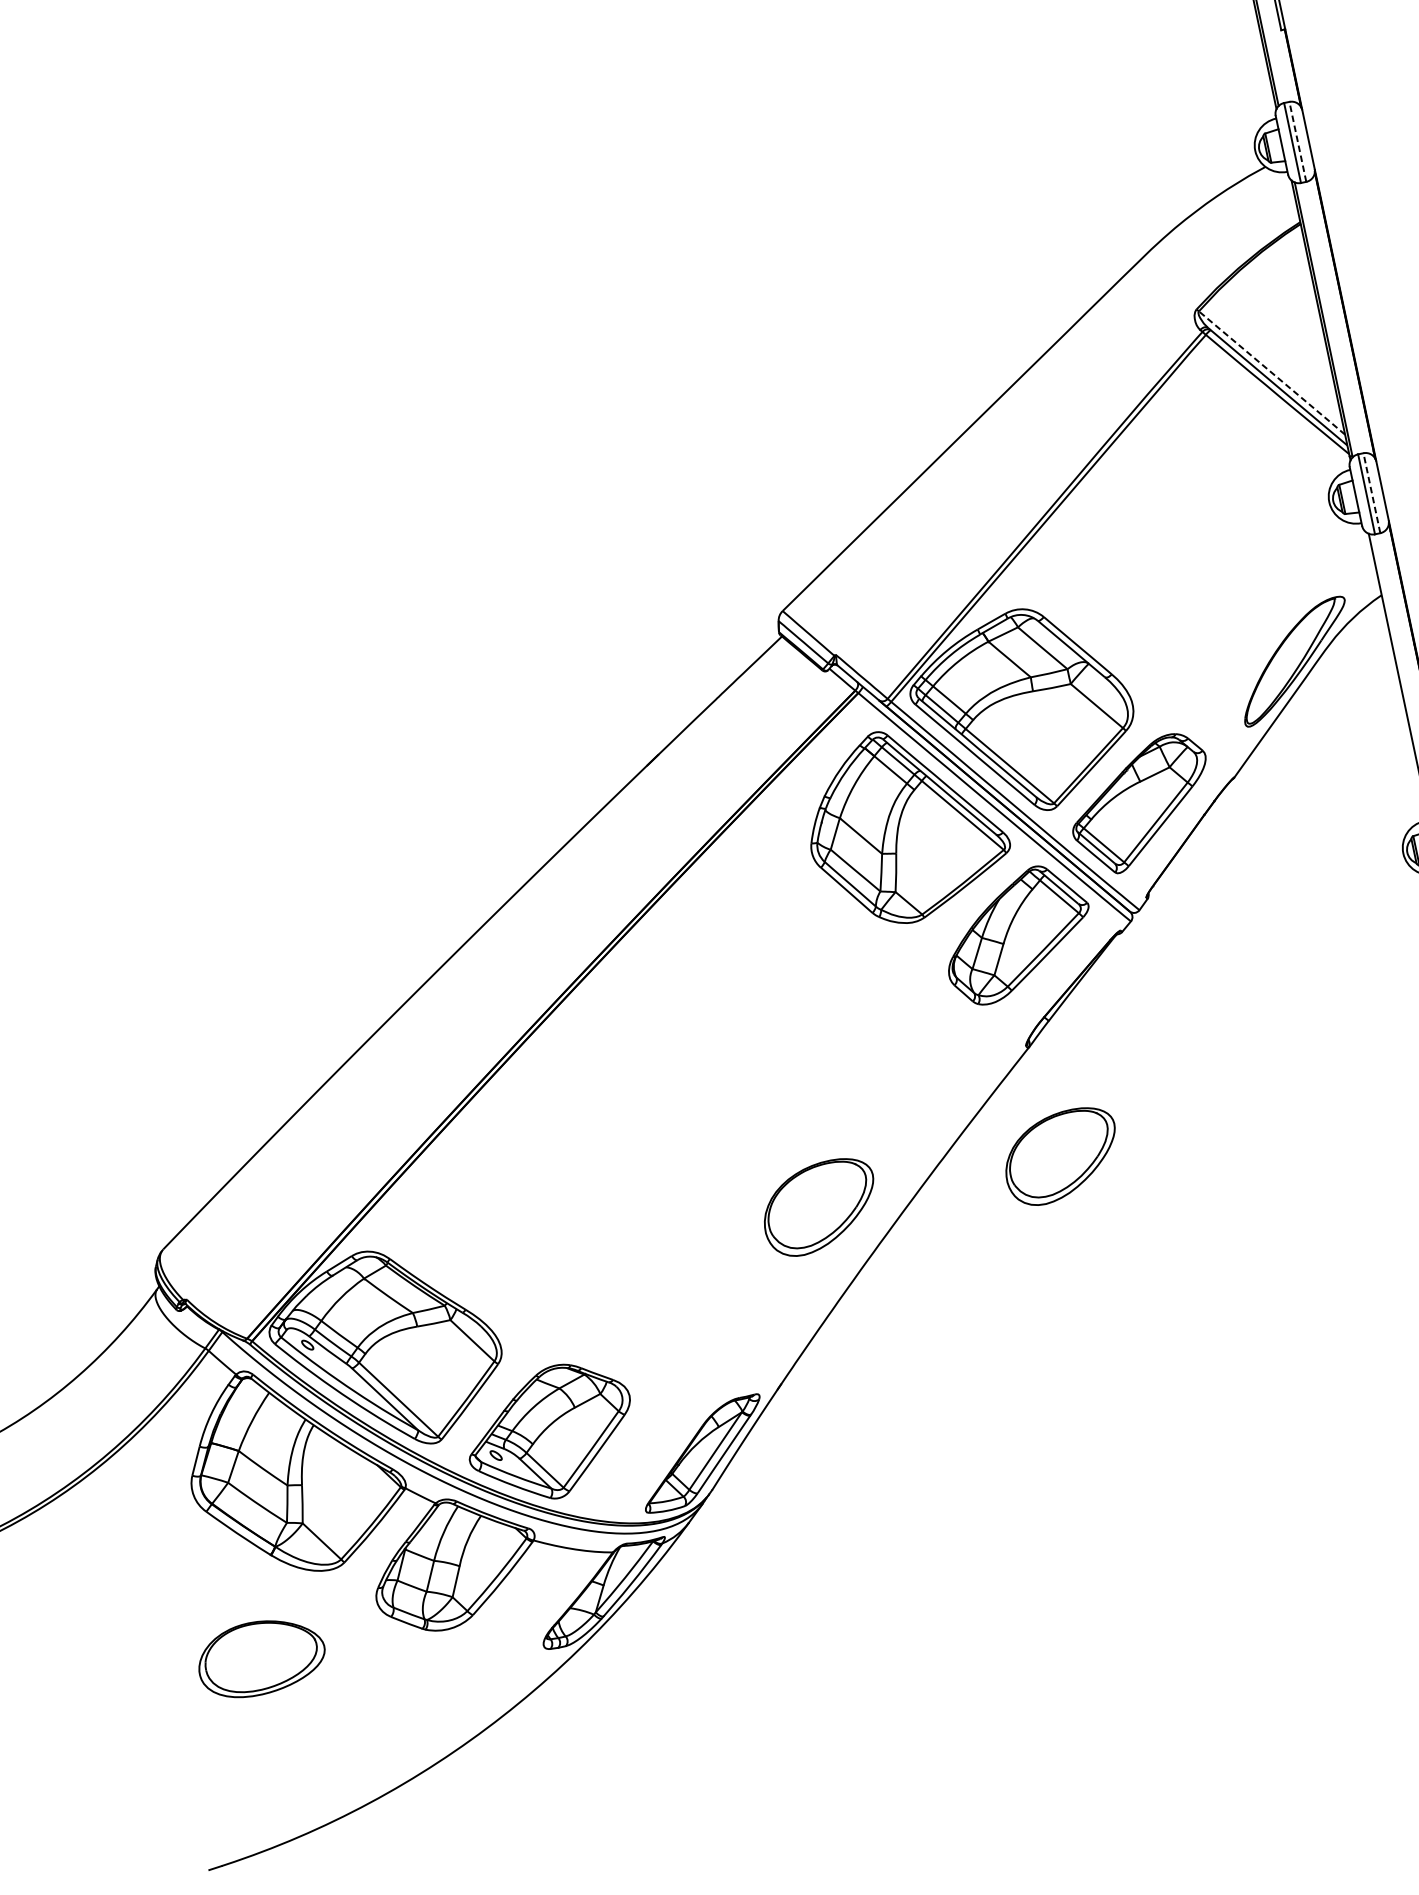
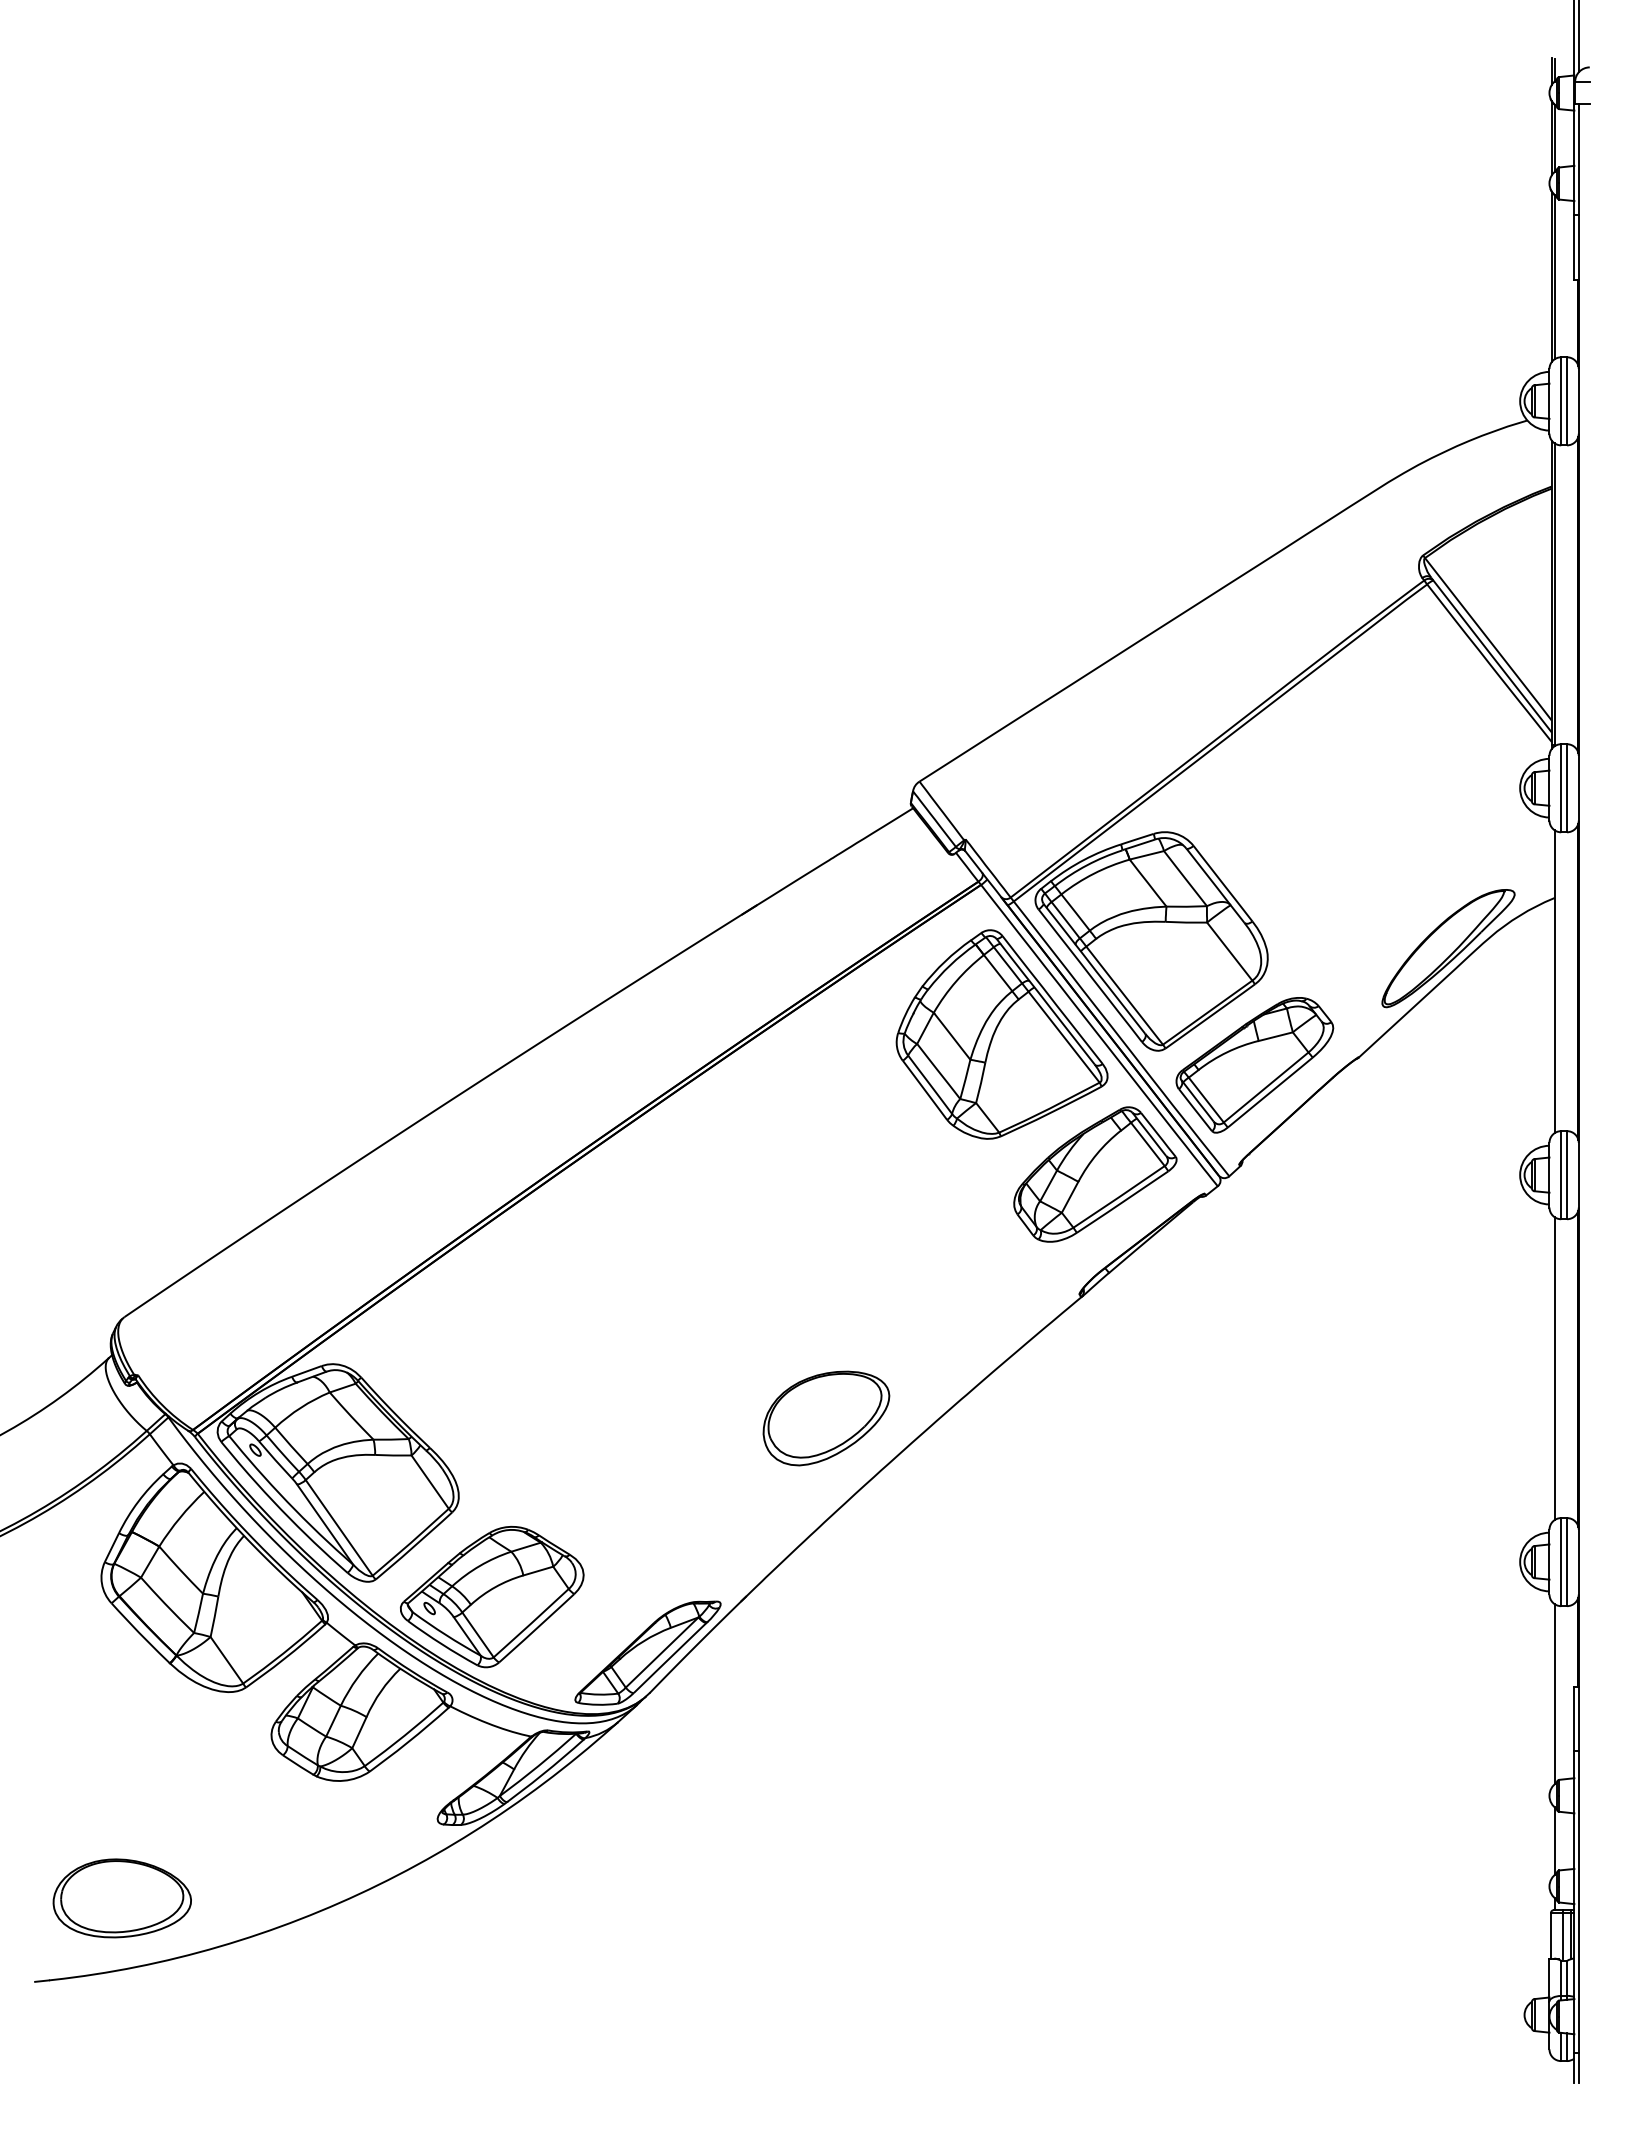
line: (1298, 141) -> (1567, 400), dashed -> solid
line: (1272, 373) -> (1488, 639), dashed -> solid
line: (1372, 492) -> (1567, 787), dashed -> solid
part: (1061, 1156) -> (1092, 1418), removed
part: (260, 1657) -> (121, 1898), moved

